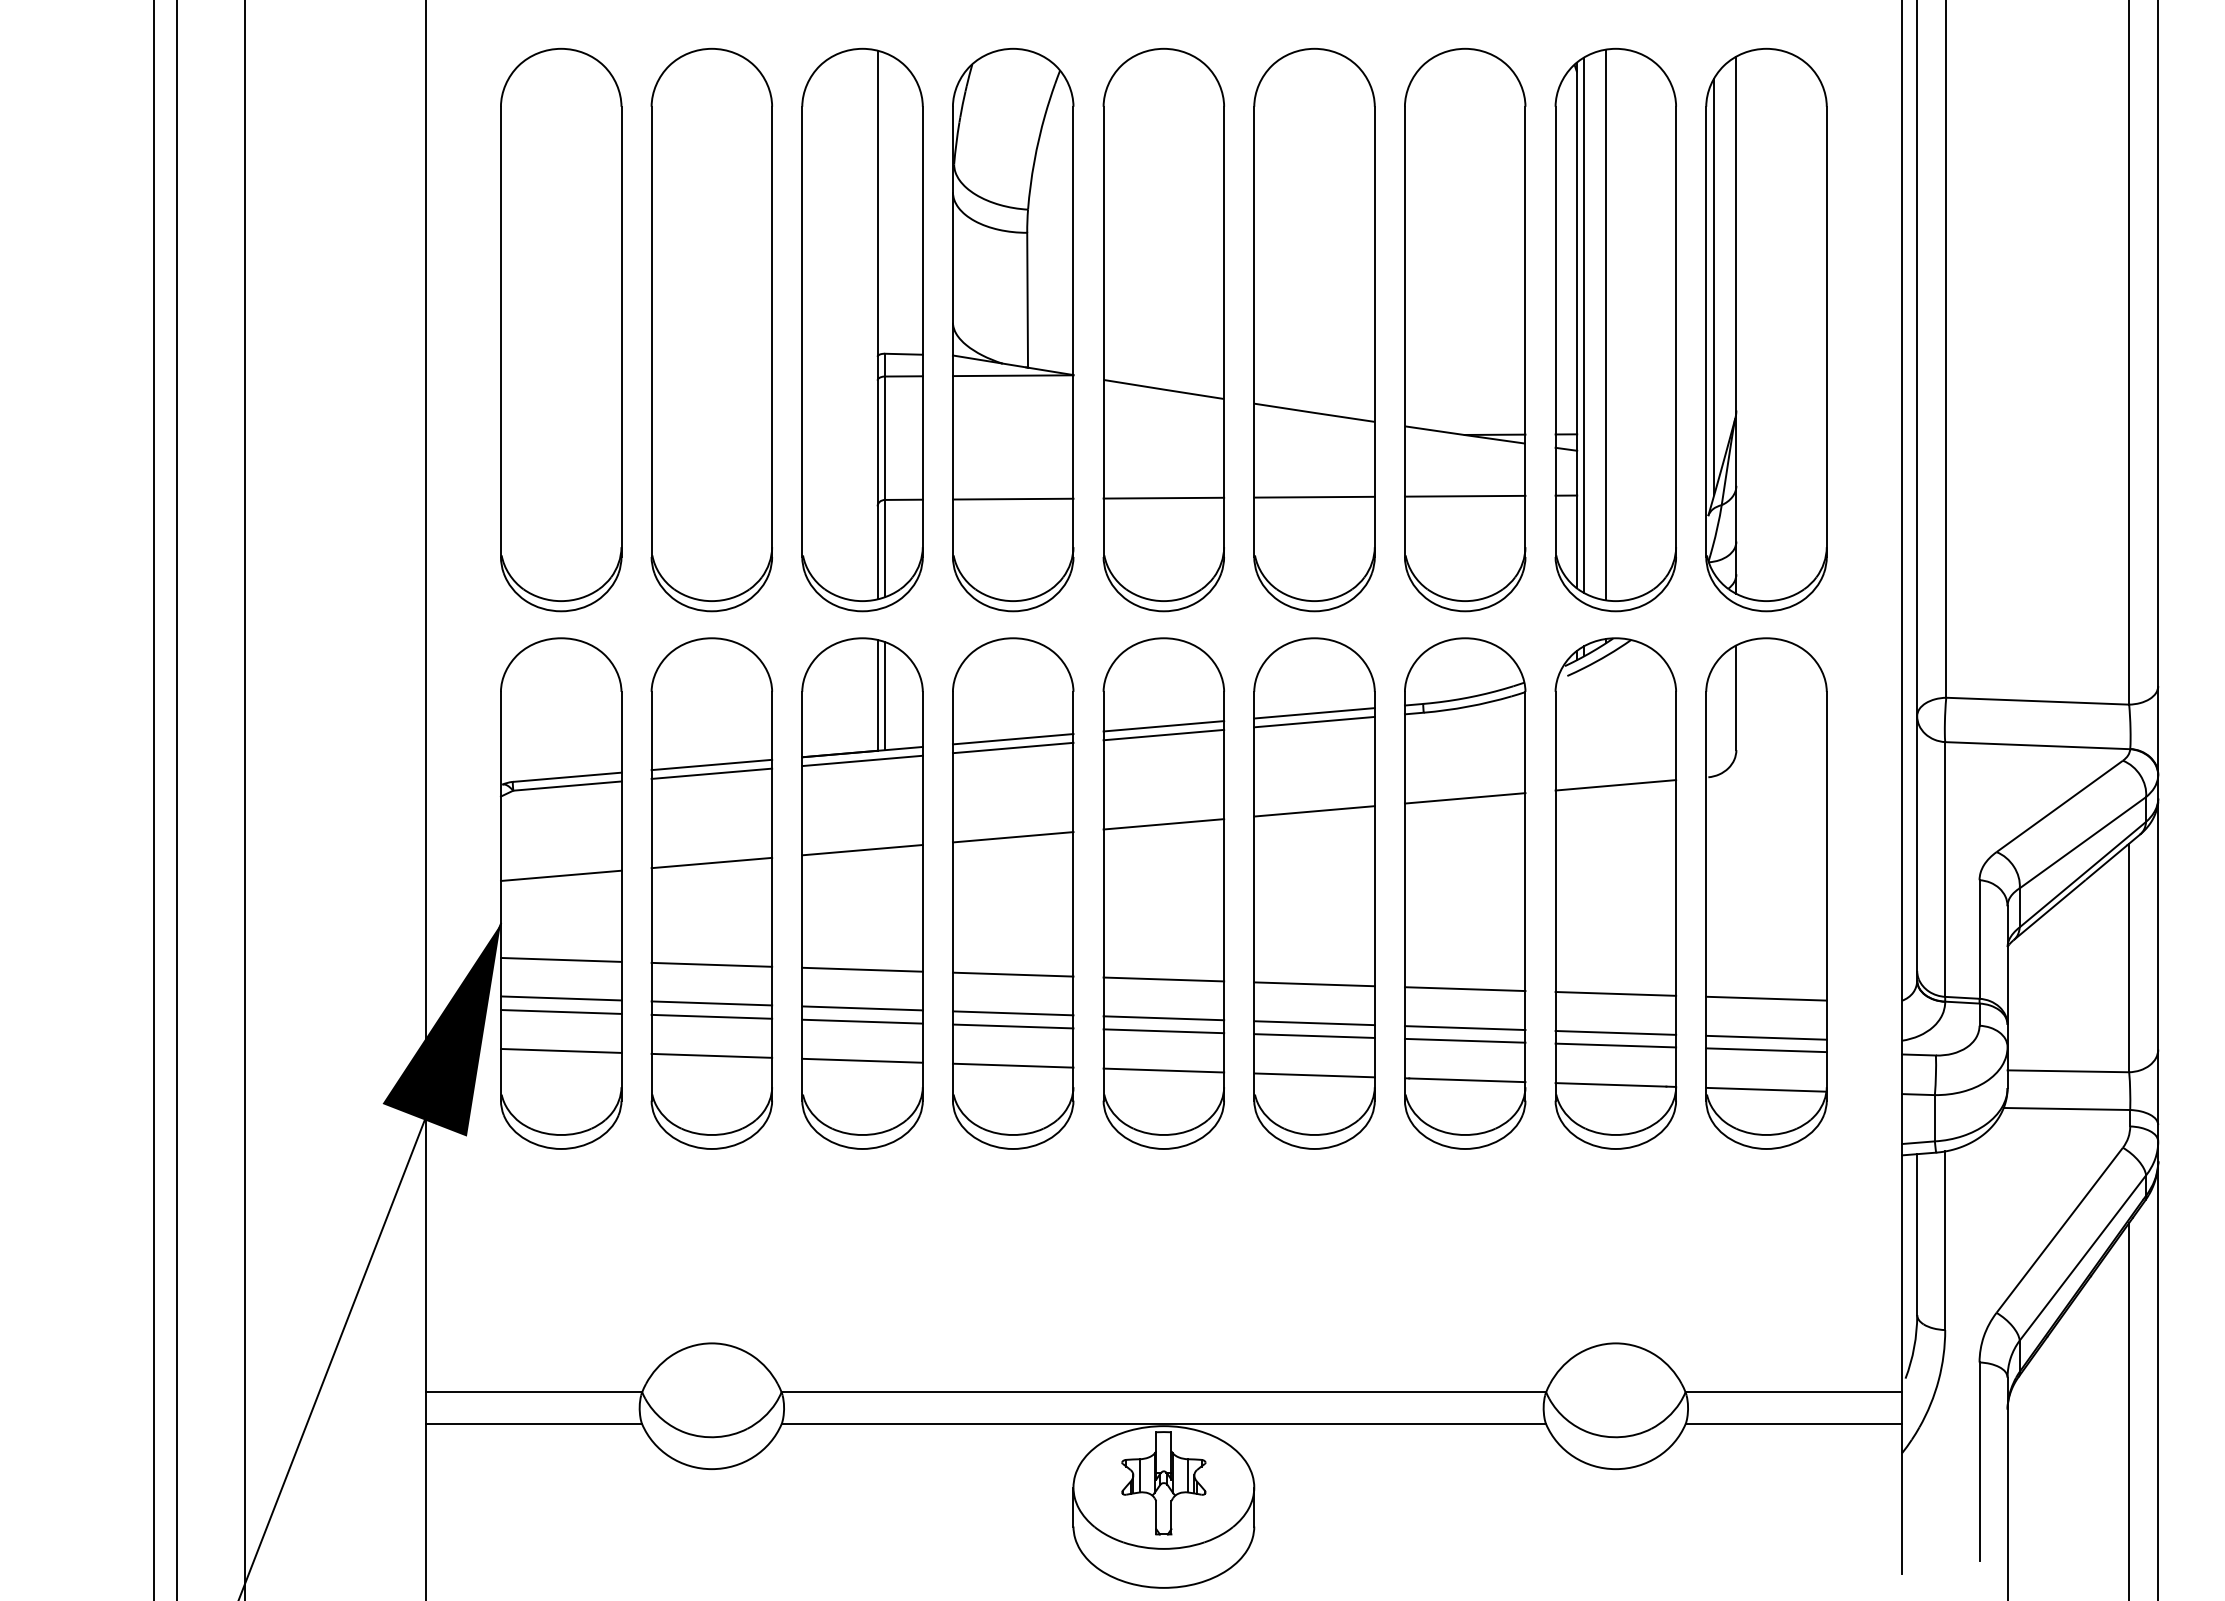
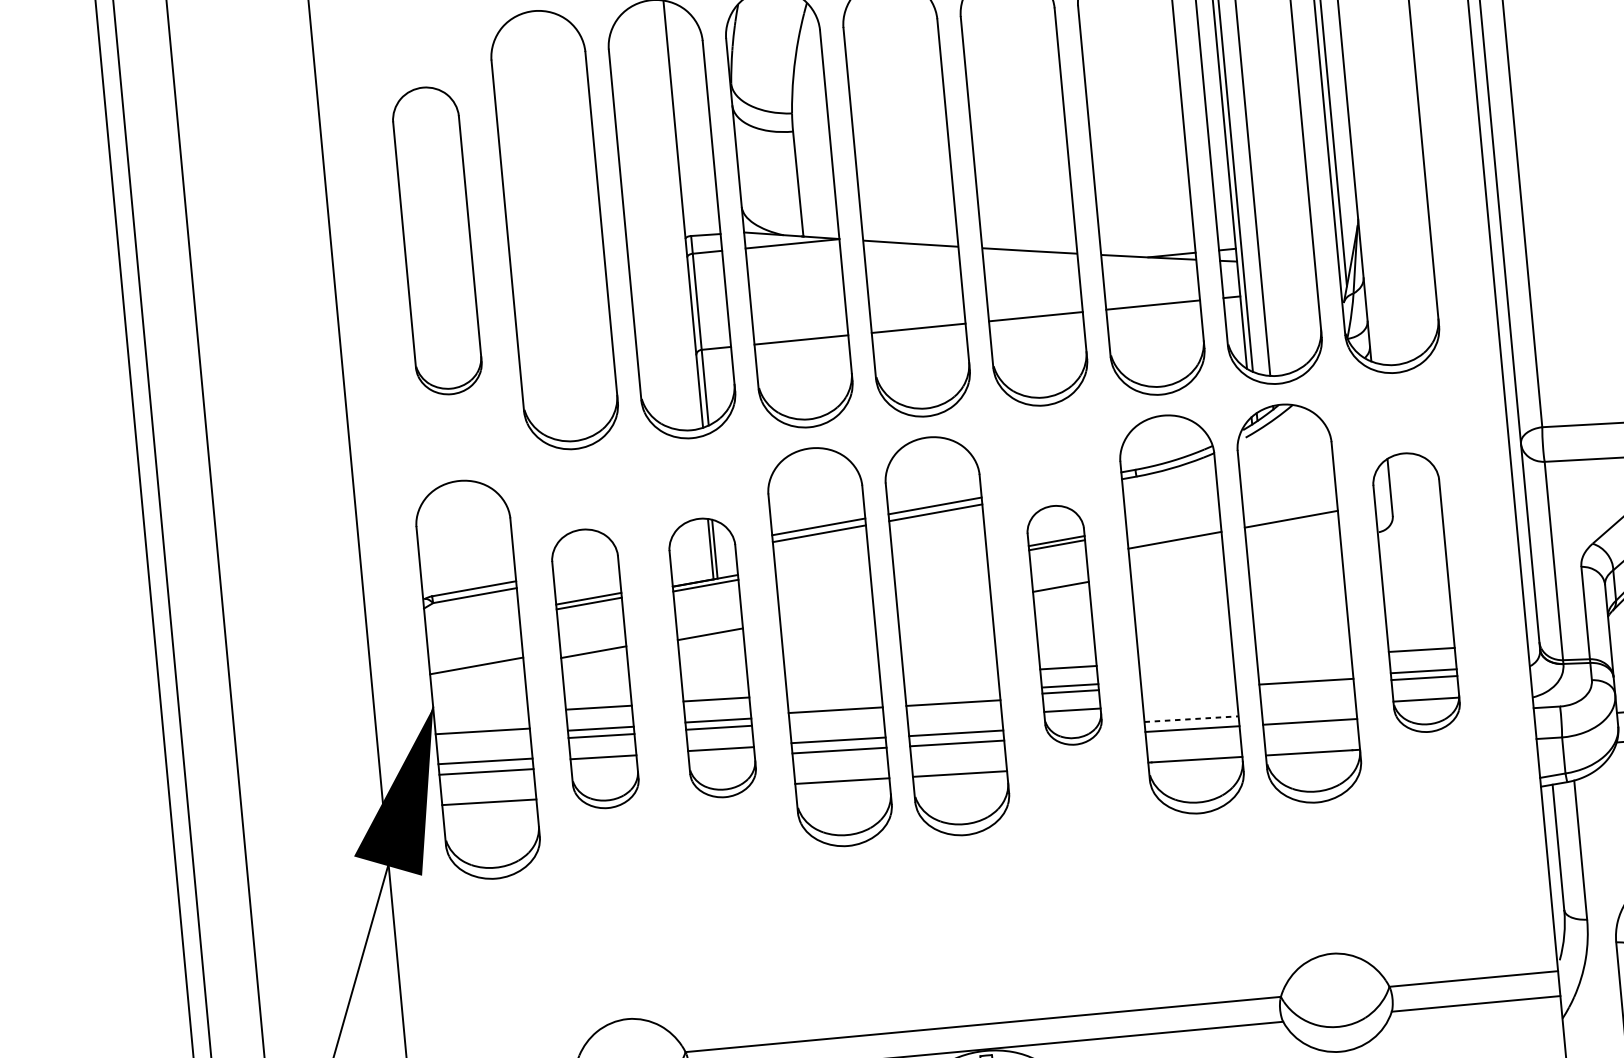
part: (561, 329) -> (437, 240), size x0.7
line: (1163, 824) -> (941, 582), removed
line: (1012, 837) -> (825, 603), removed
part: (711, 893) -> (594, 668), size x0.7
part: (862, 893) -> (712, 657), size x0.7
part: (1314, 893) -> (1064, 625), size x0.6
part: (1766, 893) -> (1416, 592), size x0.7
line: (1464, 989) -> (1188, 689), removed
line: (1465, 1028) -> (1191, 719), solid -> dashed
line: (1615, 1032) -> (1308, 711), removed

